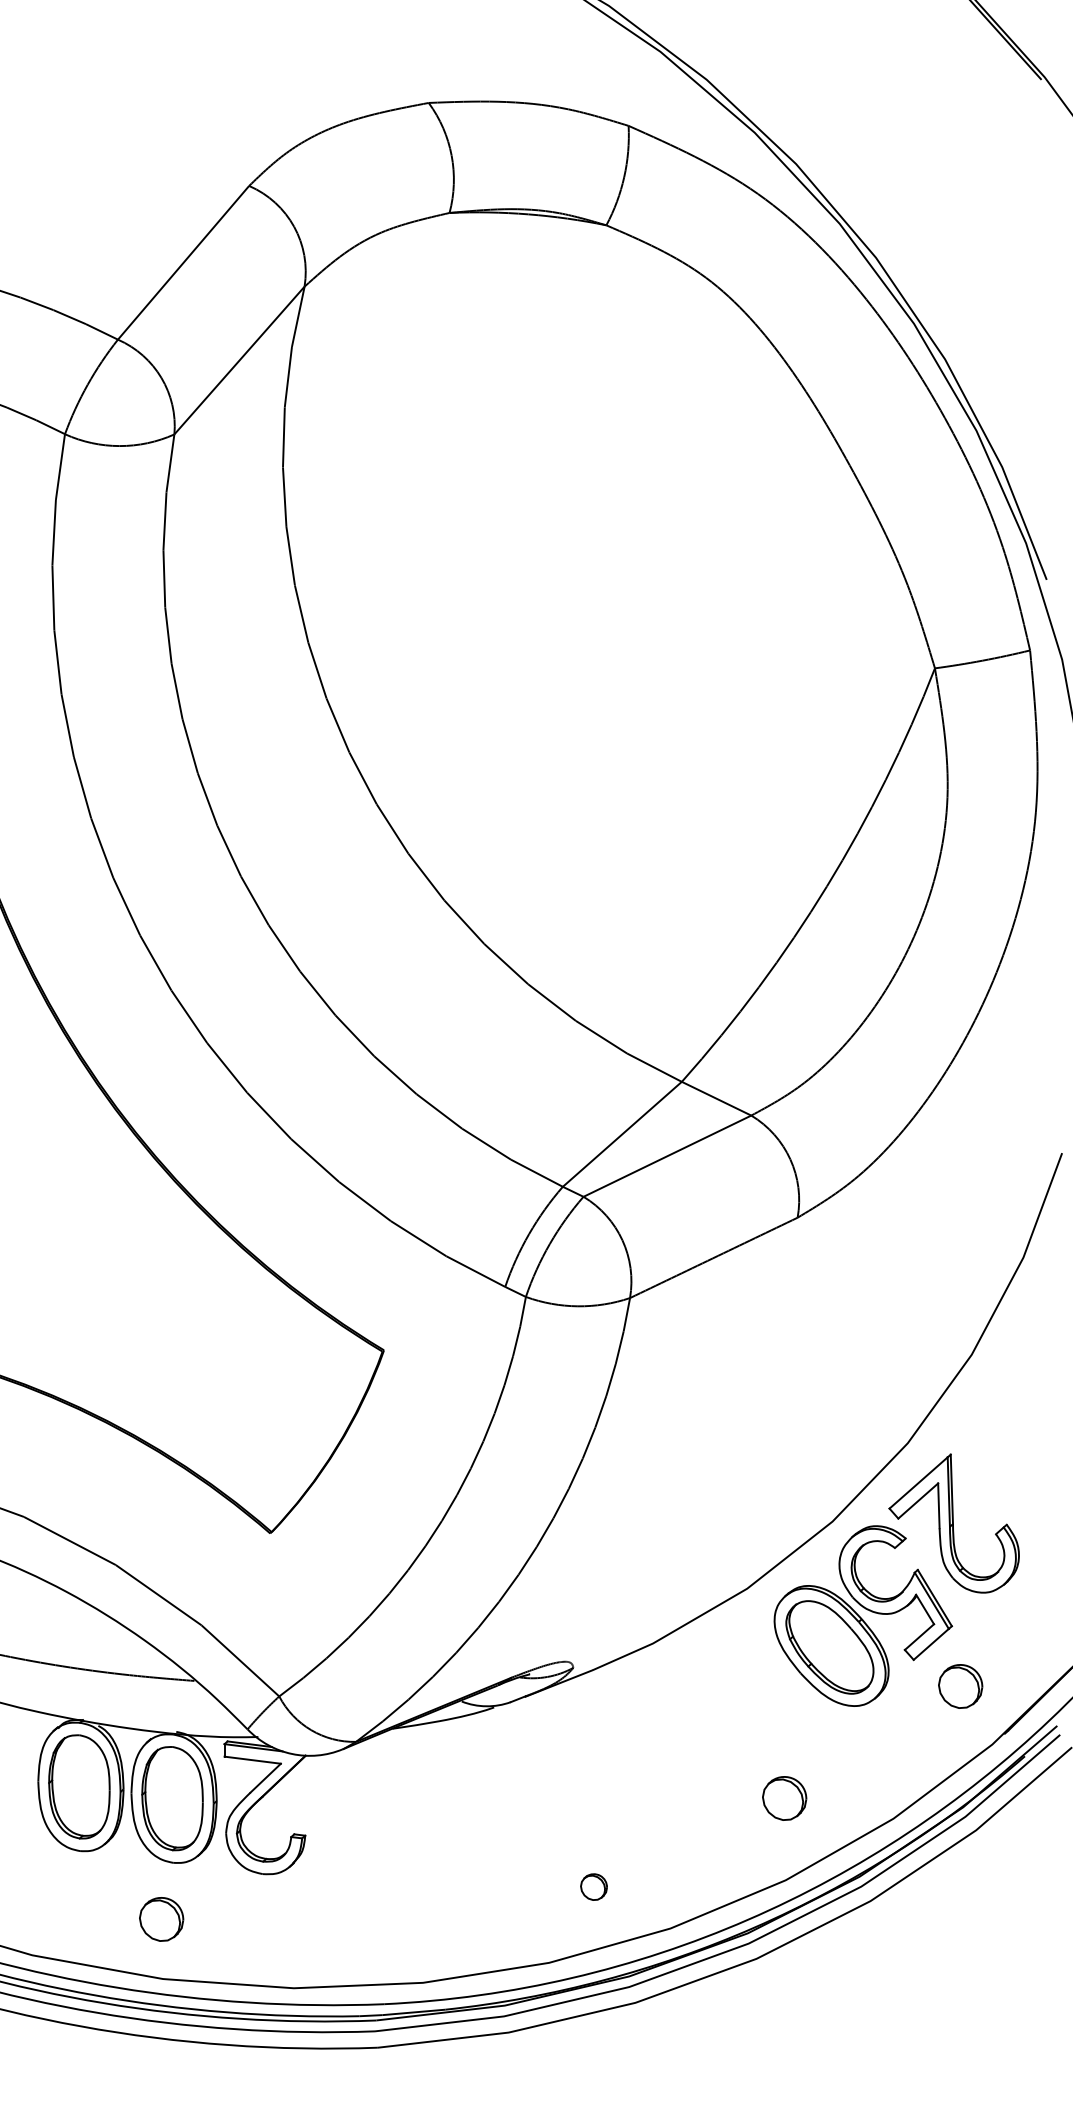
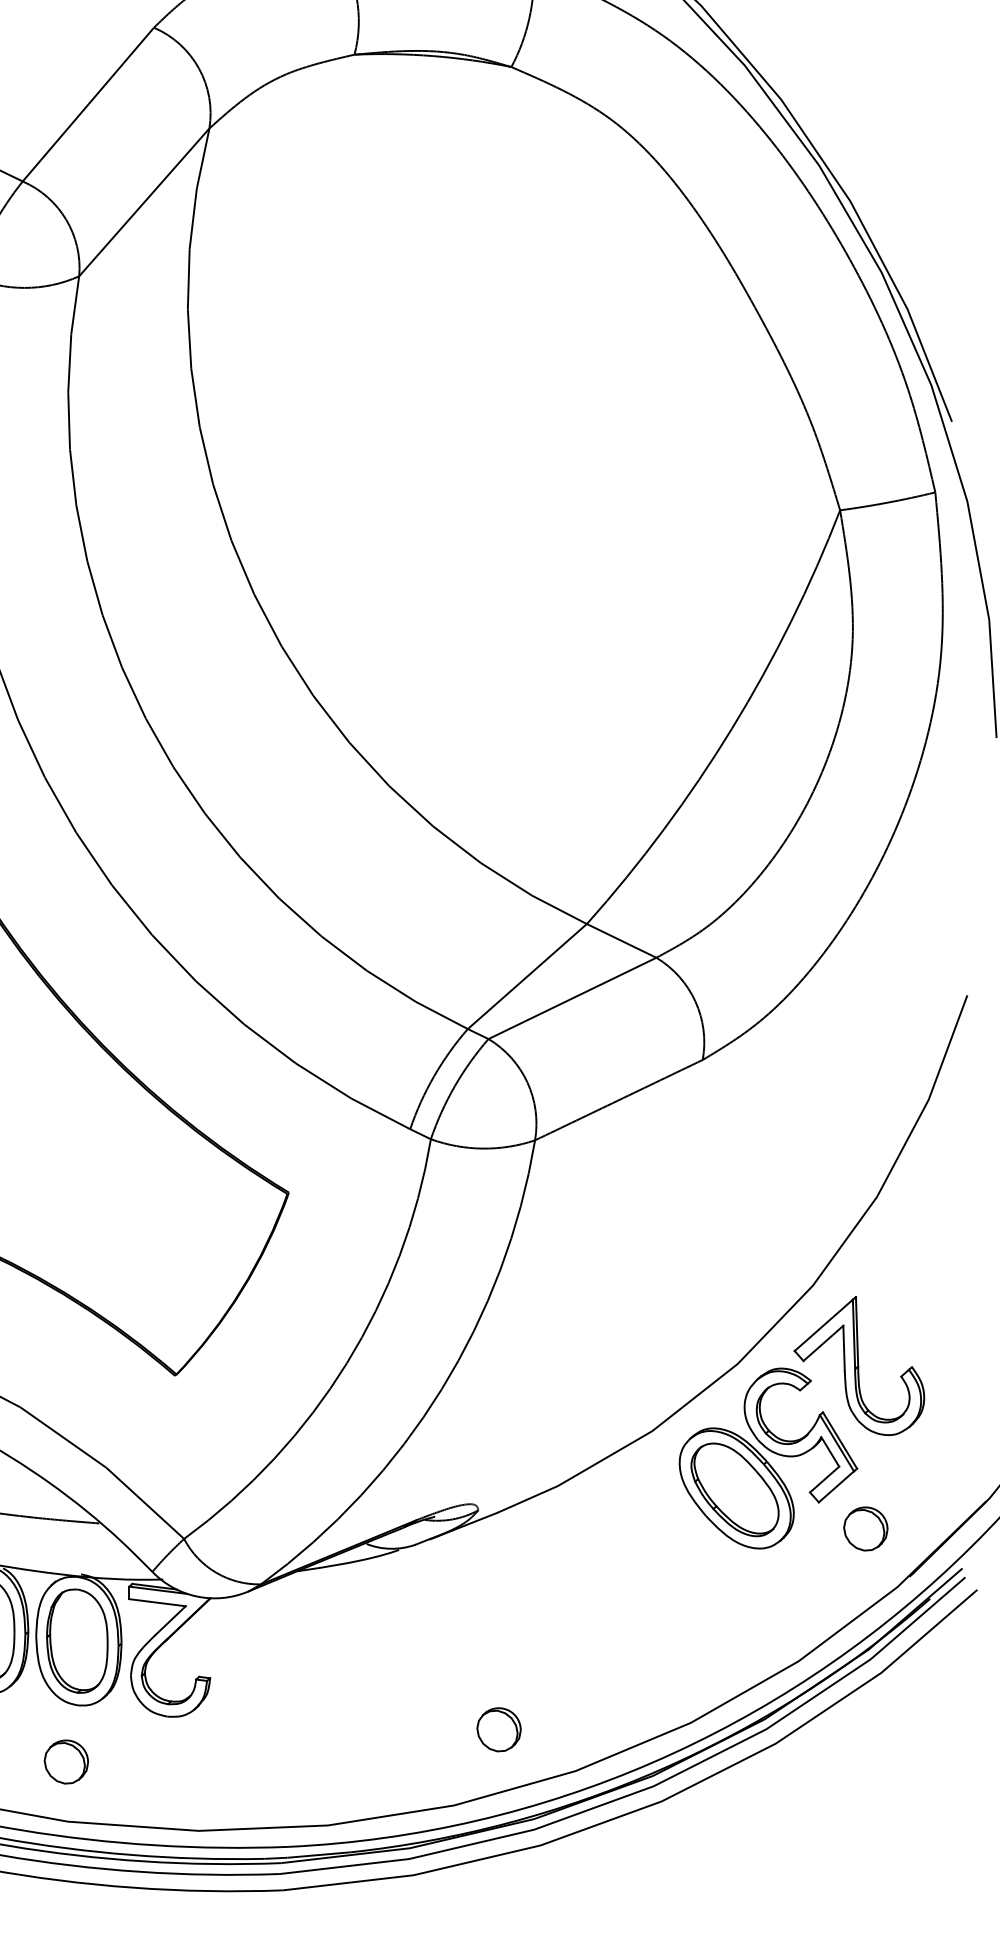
part: (784, 1798) -> (689, 1641), removed
part: (593, 1886) -> (498, 1729), size x1.67

